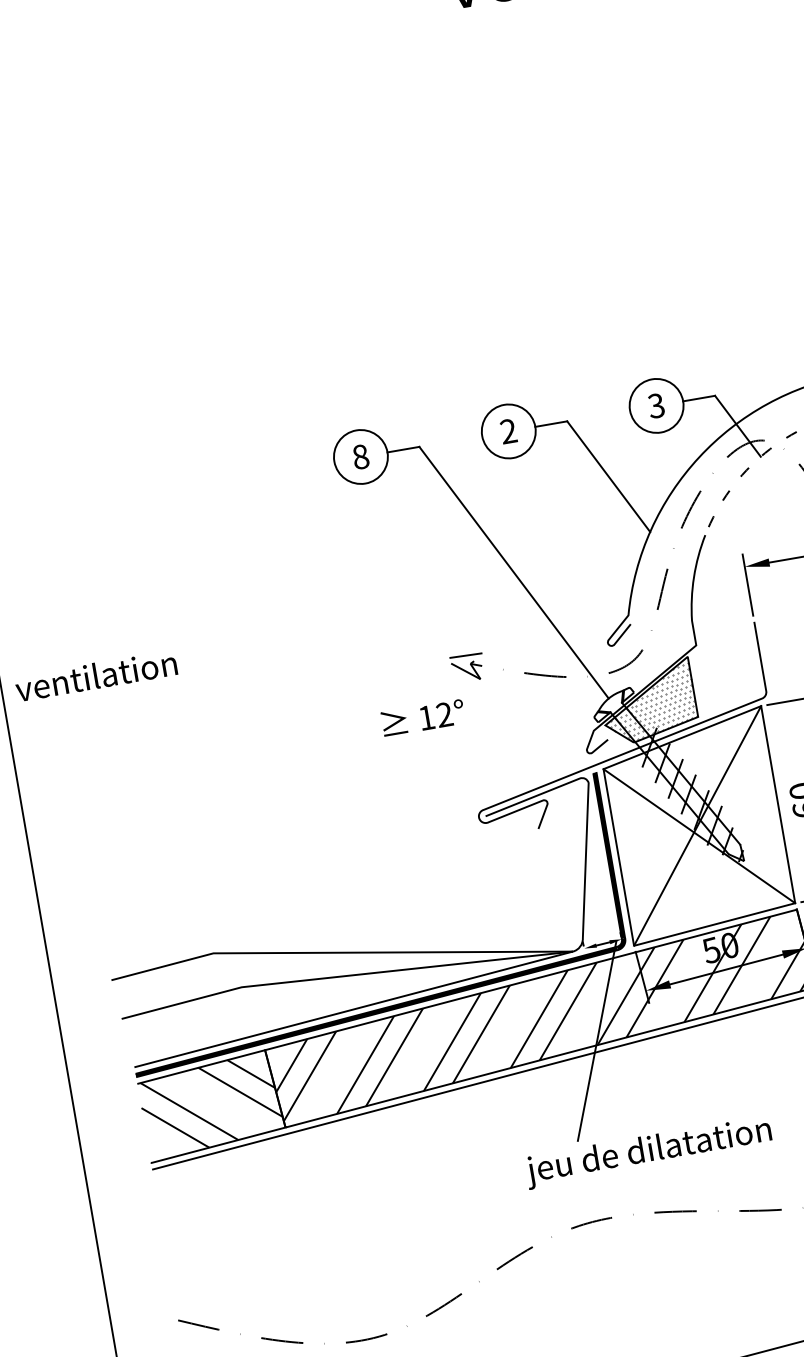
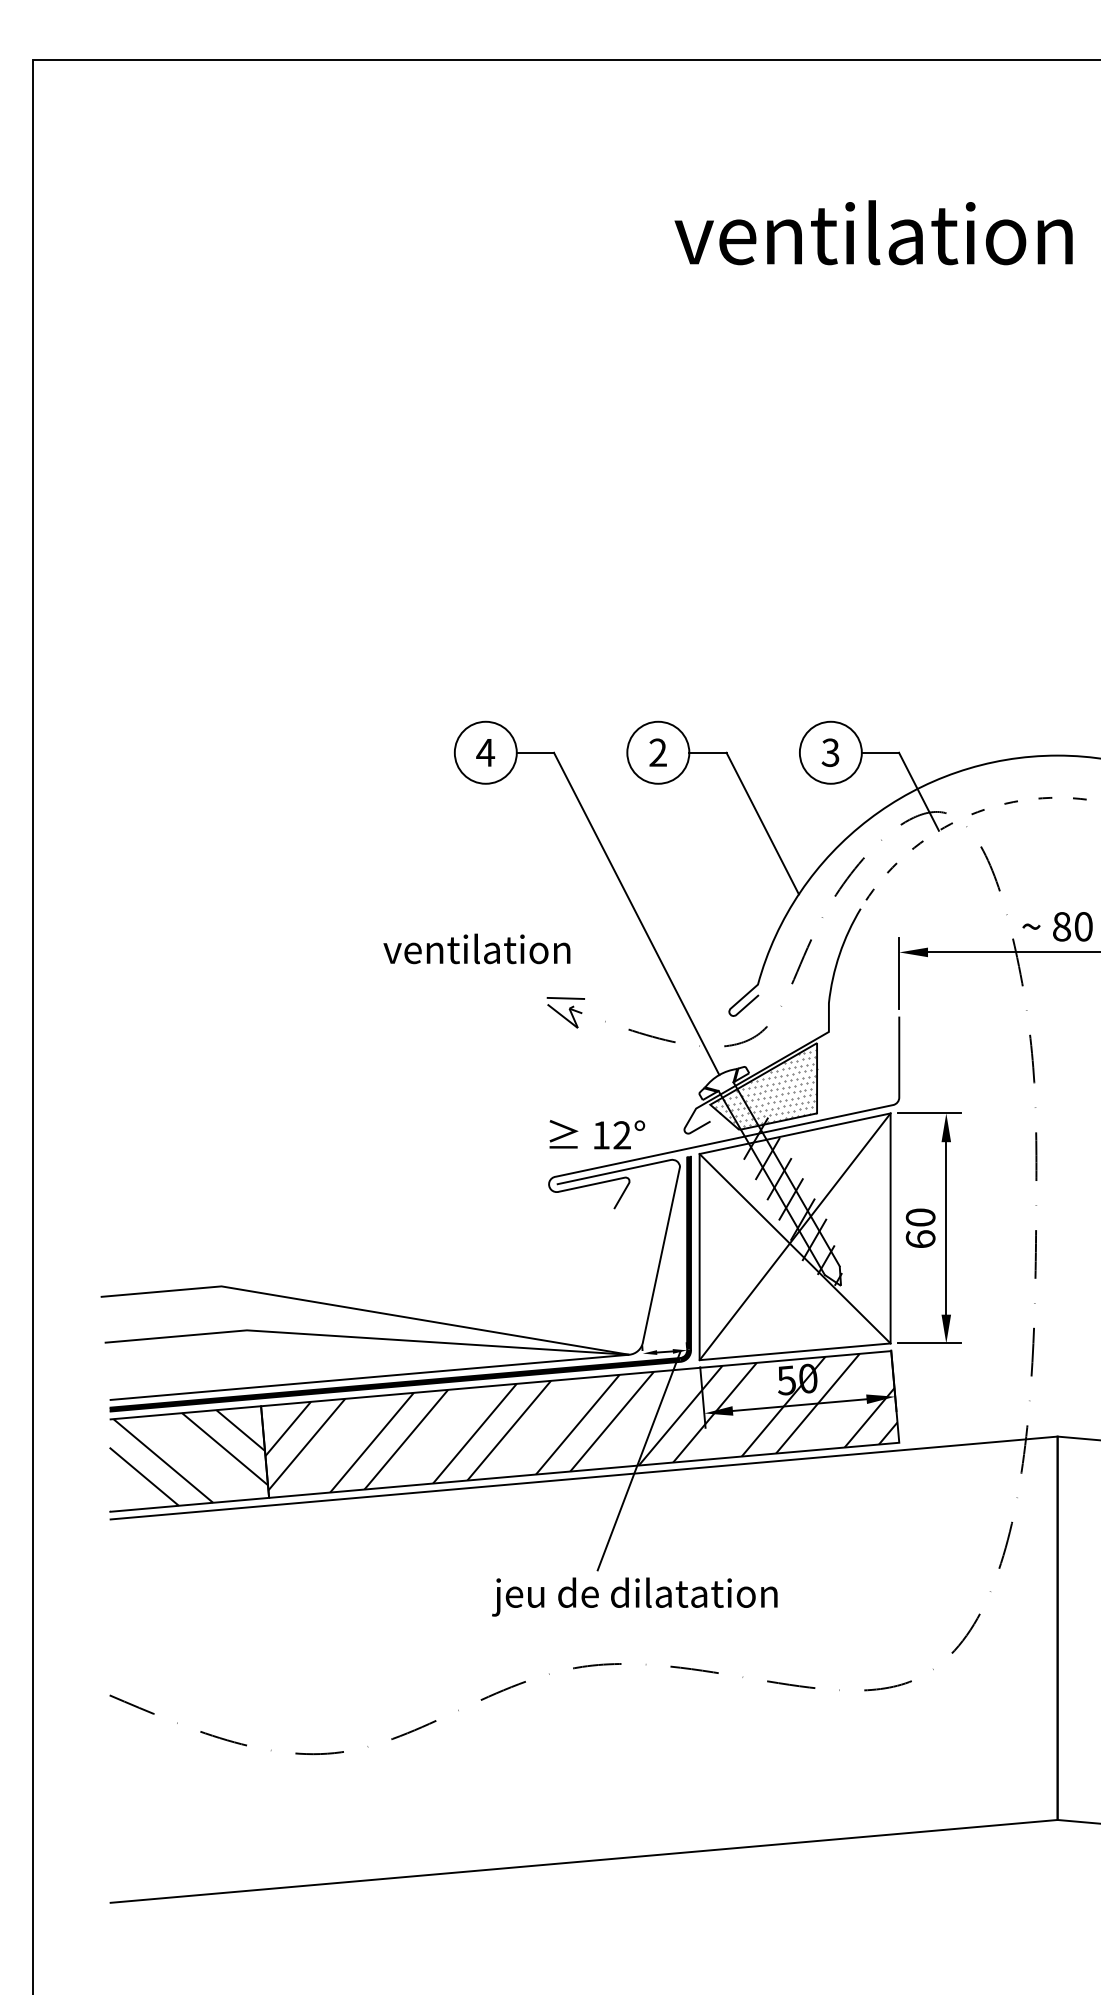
text: (360, 456) -> (485, 752), 8 -> 4
text: (95, 675) -> (476, 948), moved
text: (423, 717) -> (597, 1134), moved
text: (648, 1151) -> (634, 1596), moved

